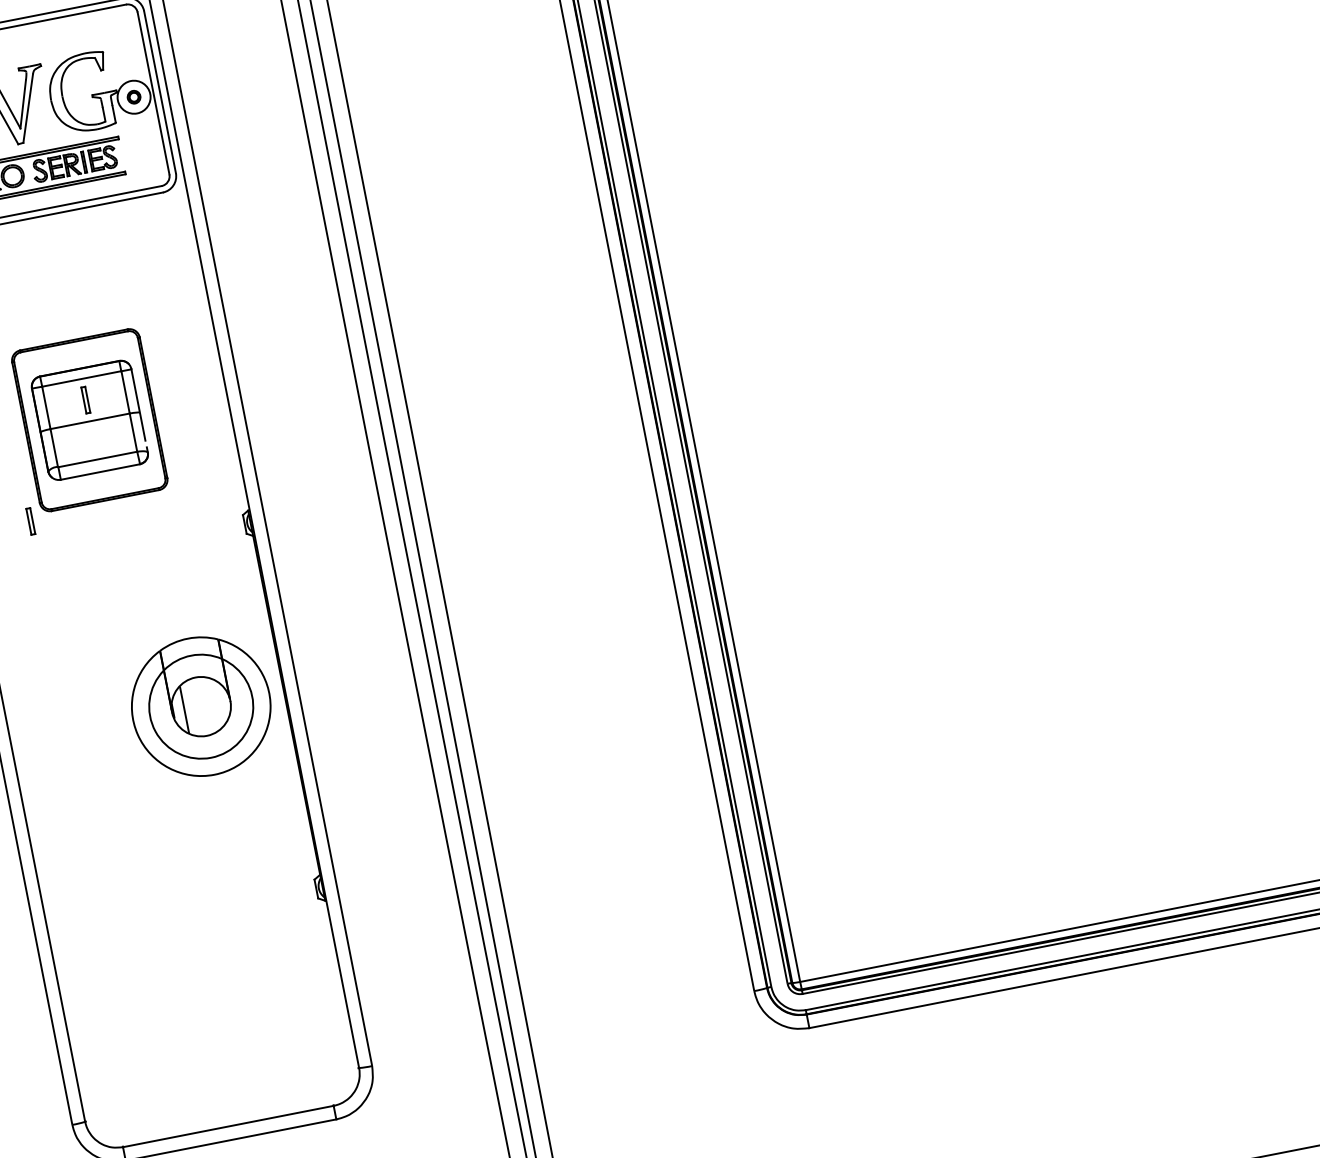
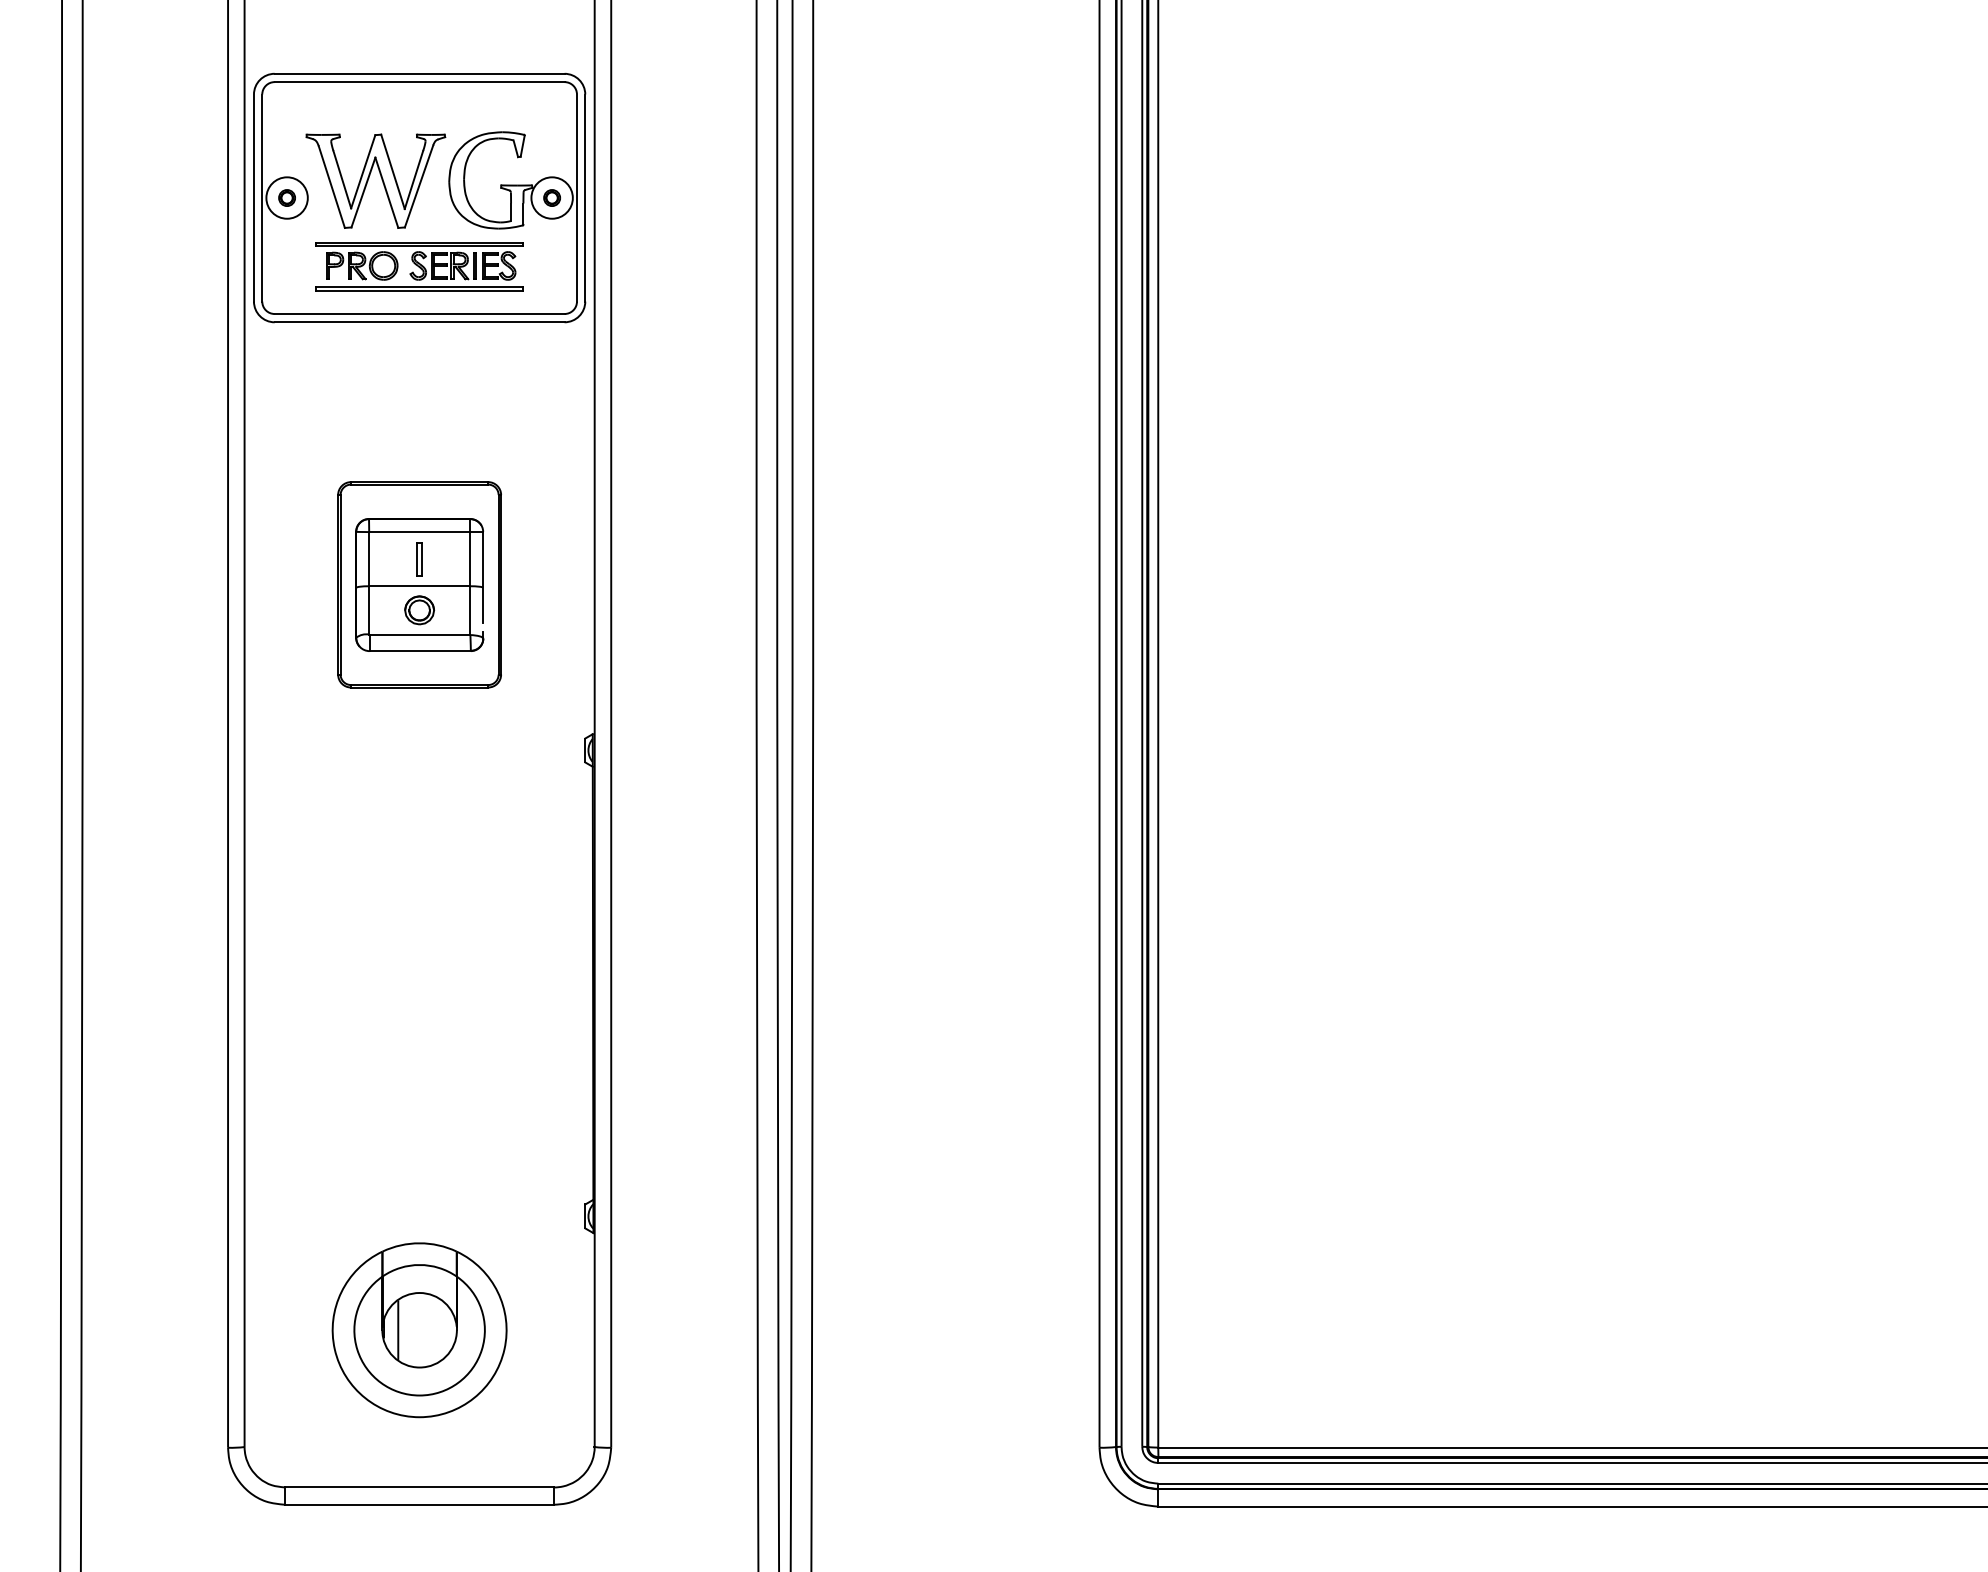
part: (93, 440) -> (419, 610), added
part: (30, 521) -> (322, 695), removed
part: (201, 706) -> (419, 1330), moved

